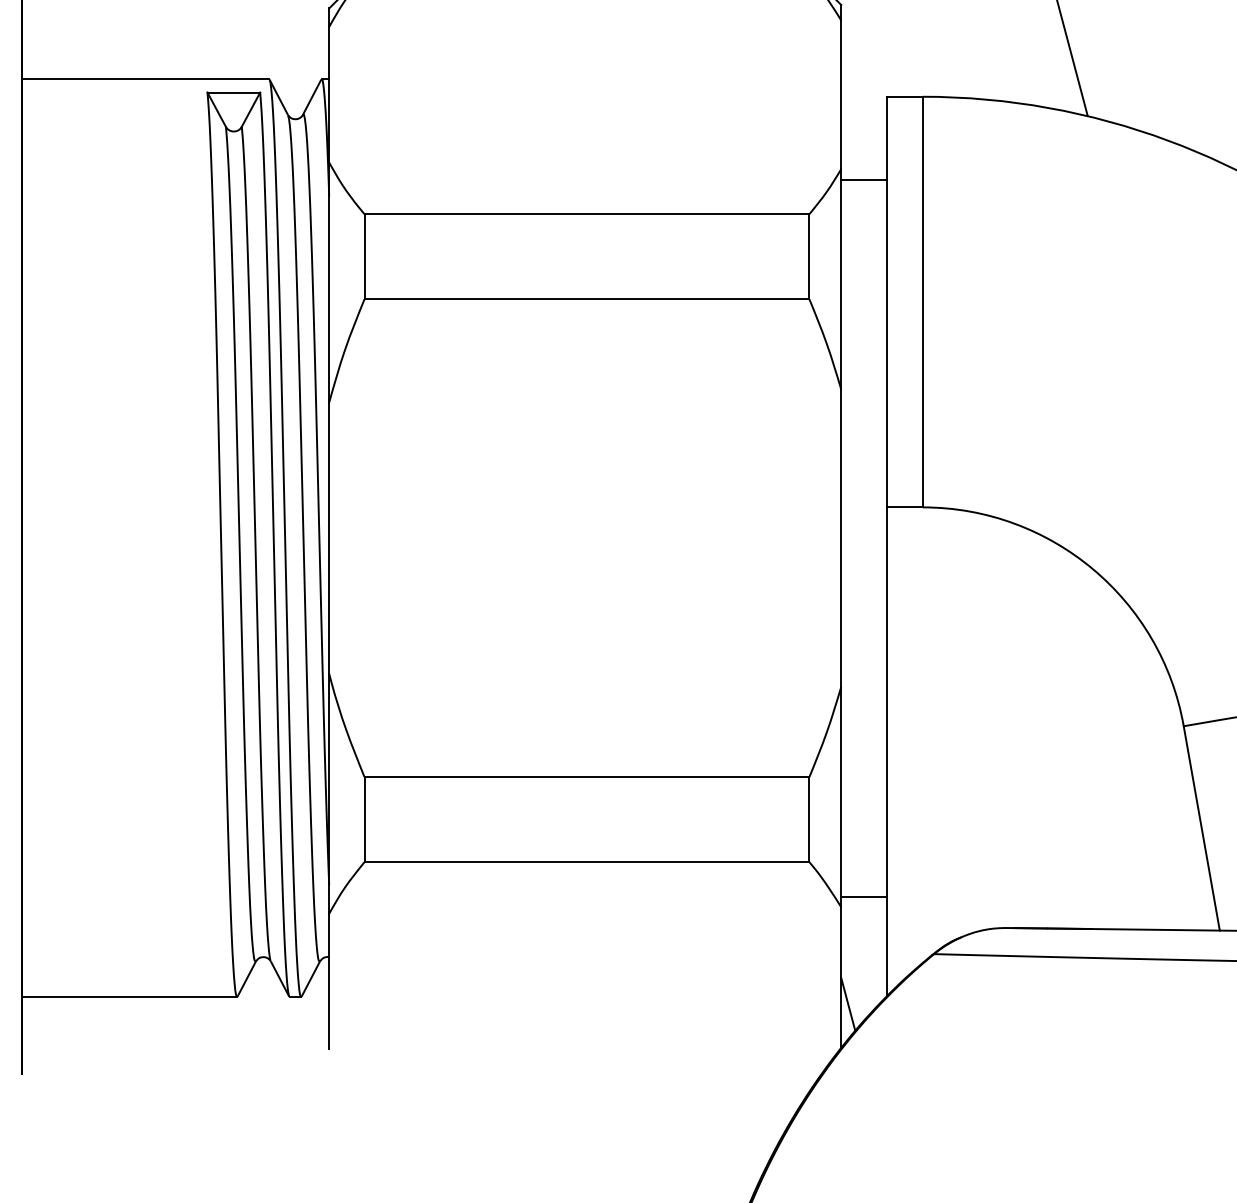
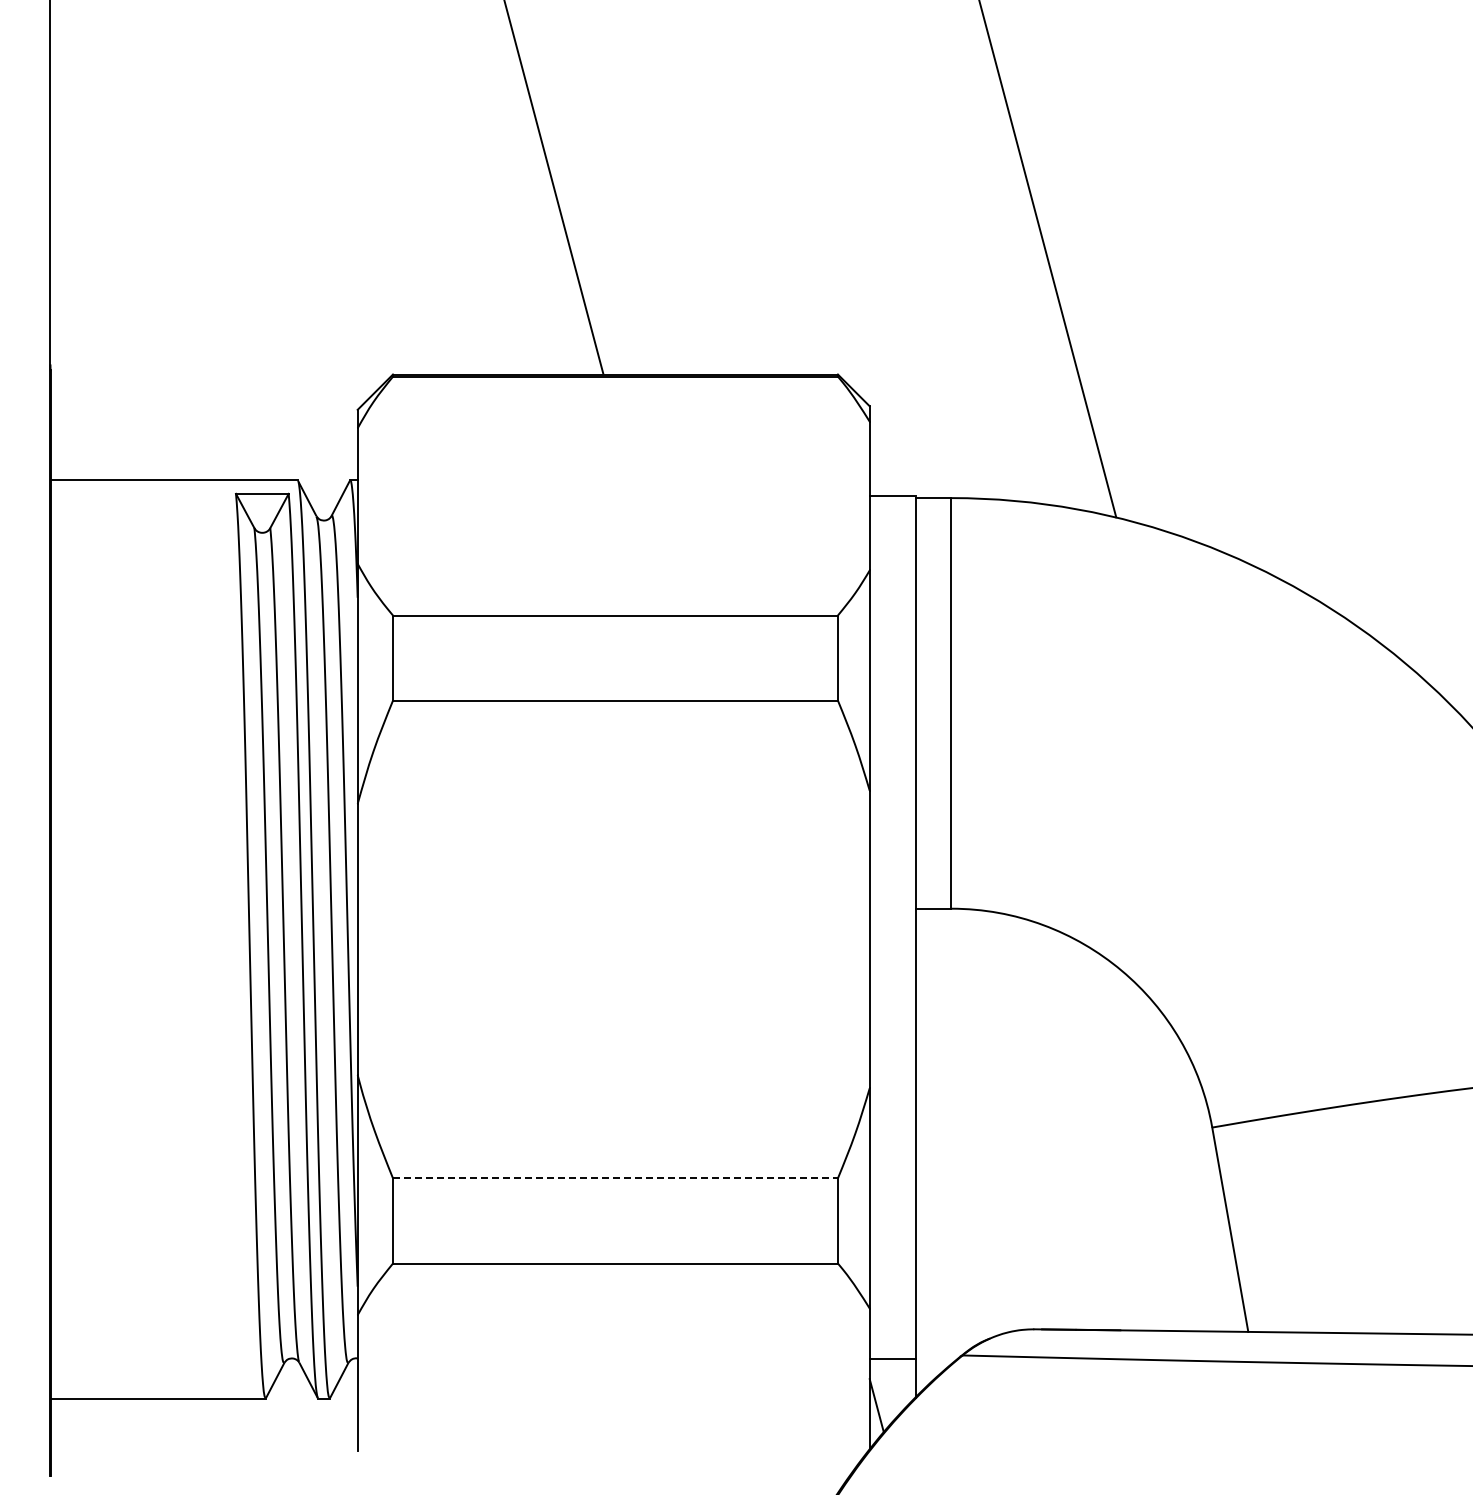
line: (863, 180) -> (892, 496), moved
line: (586, 777) -> (615, 1178), solid -> dashed
line: (863, 896) -> (892, 1358), moved

